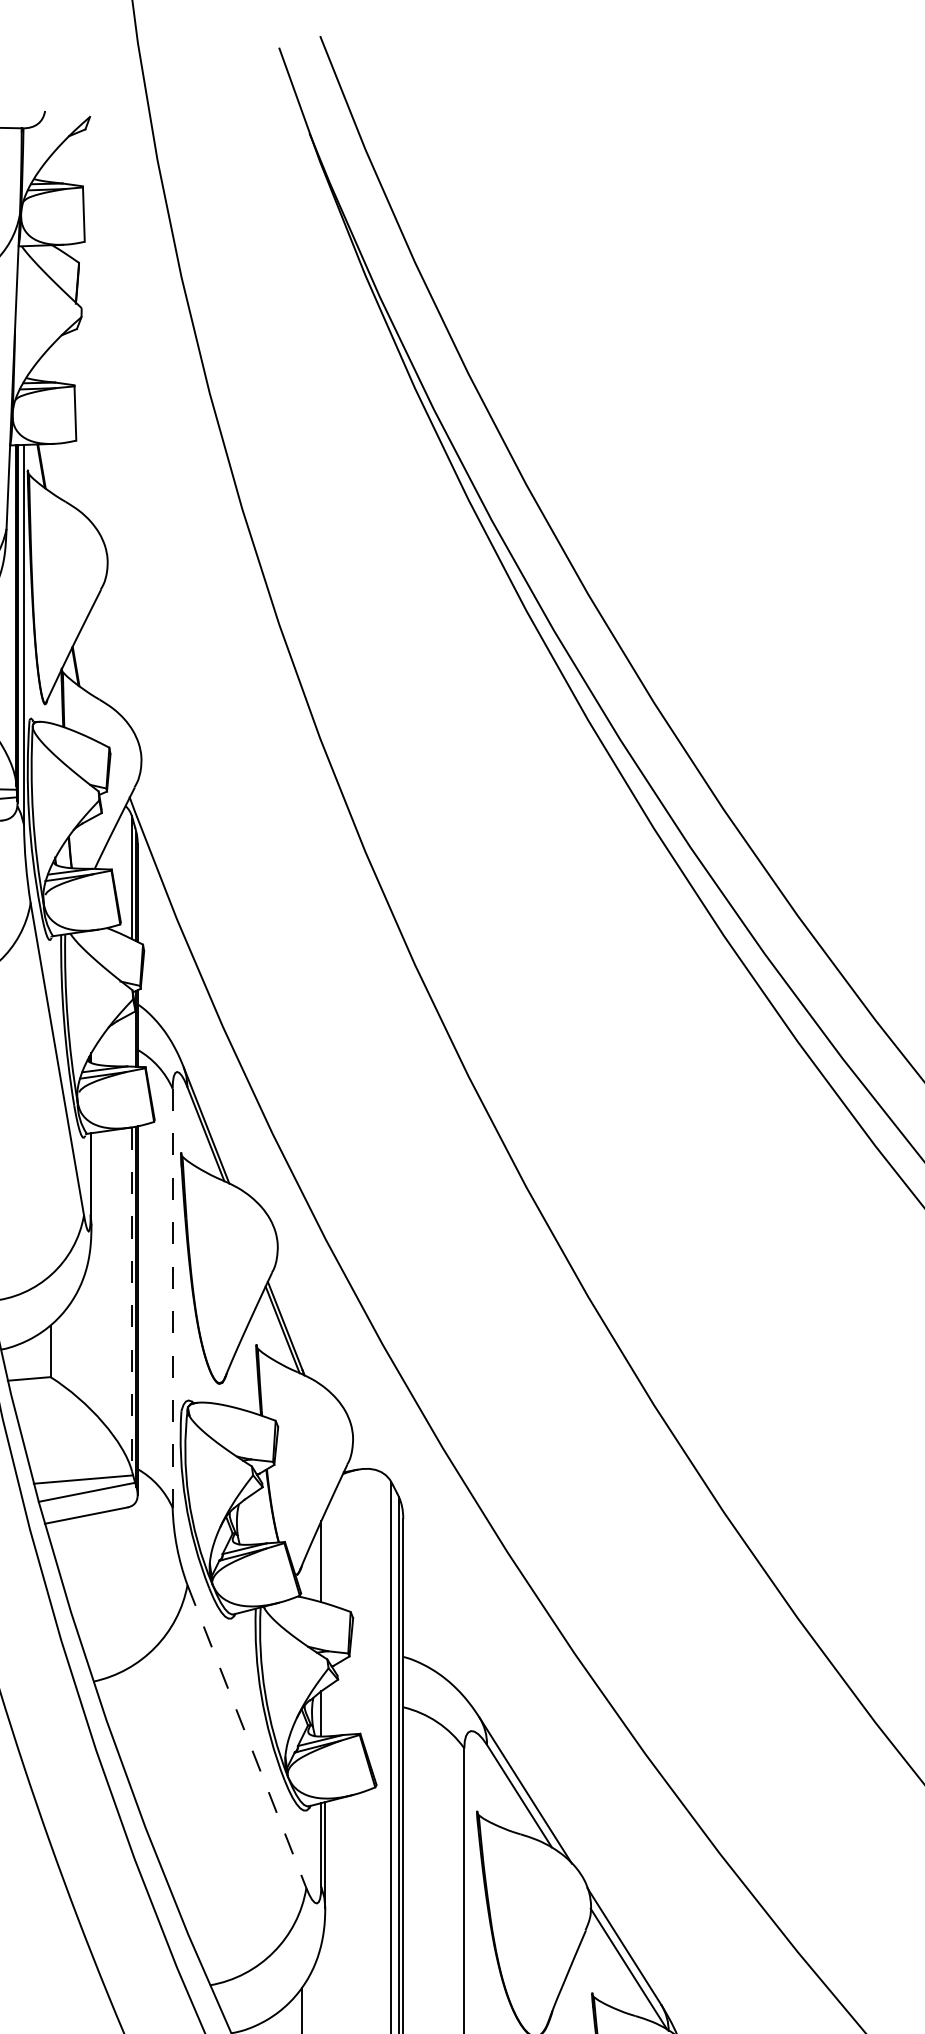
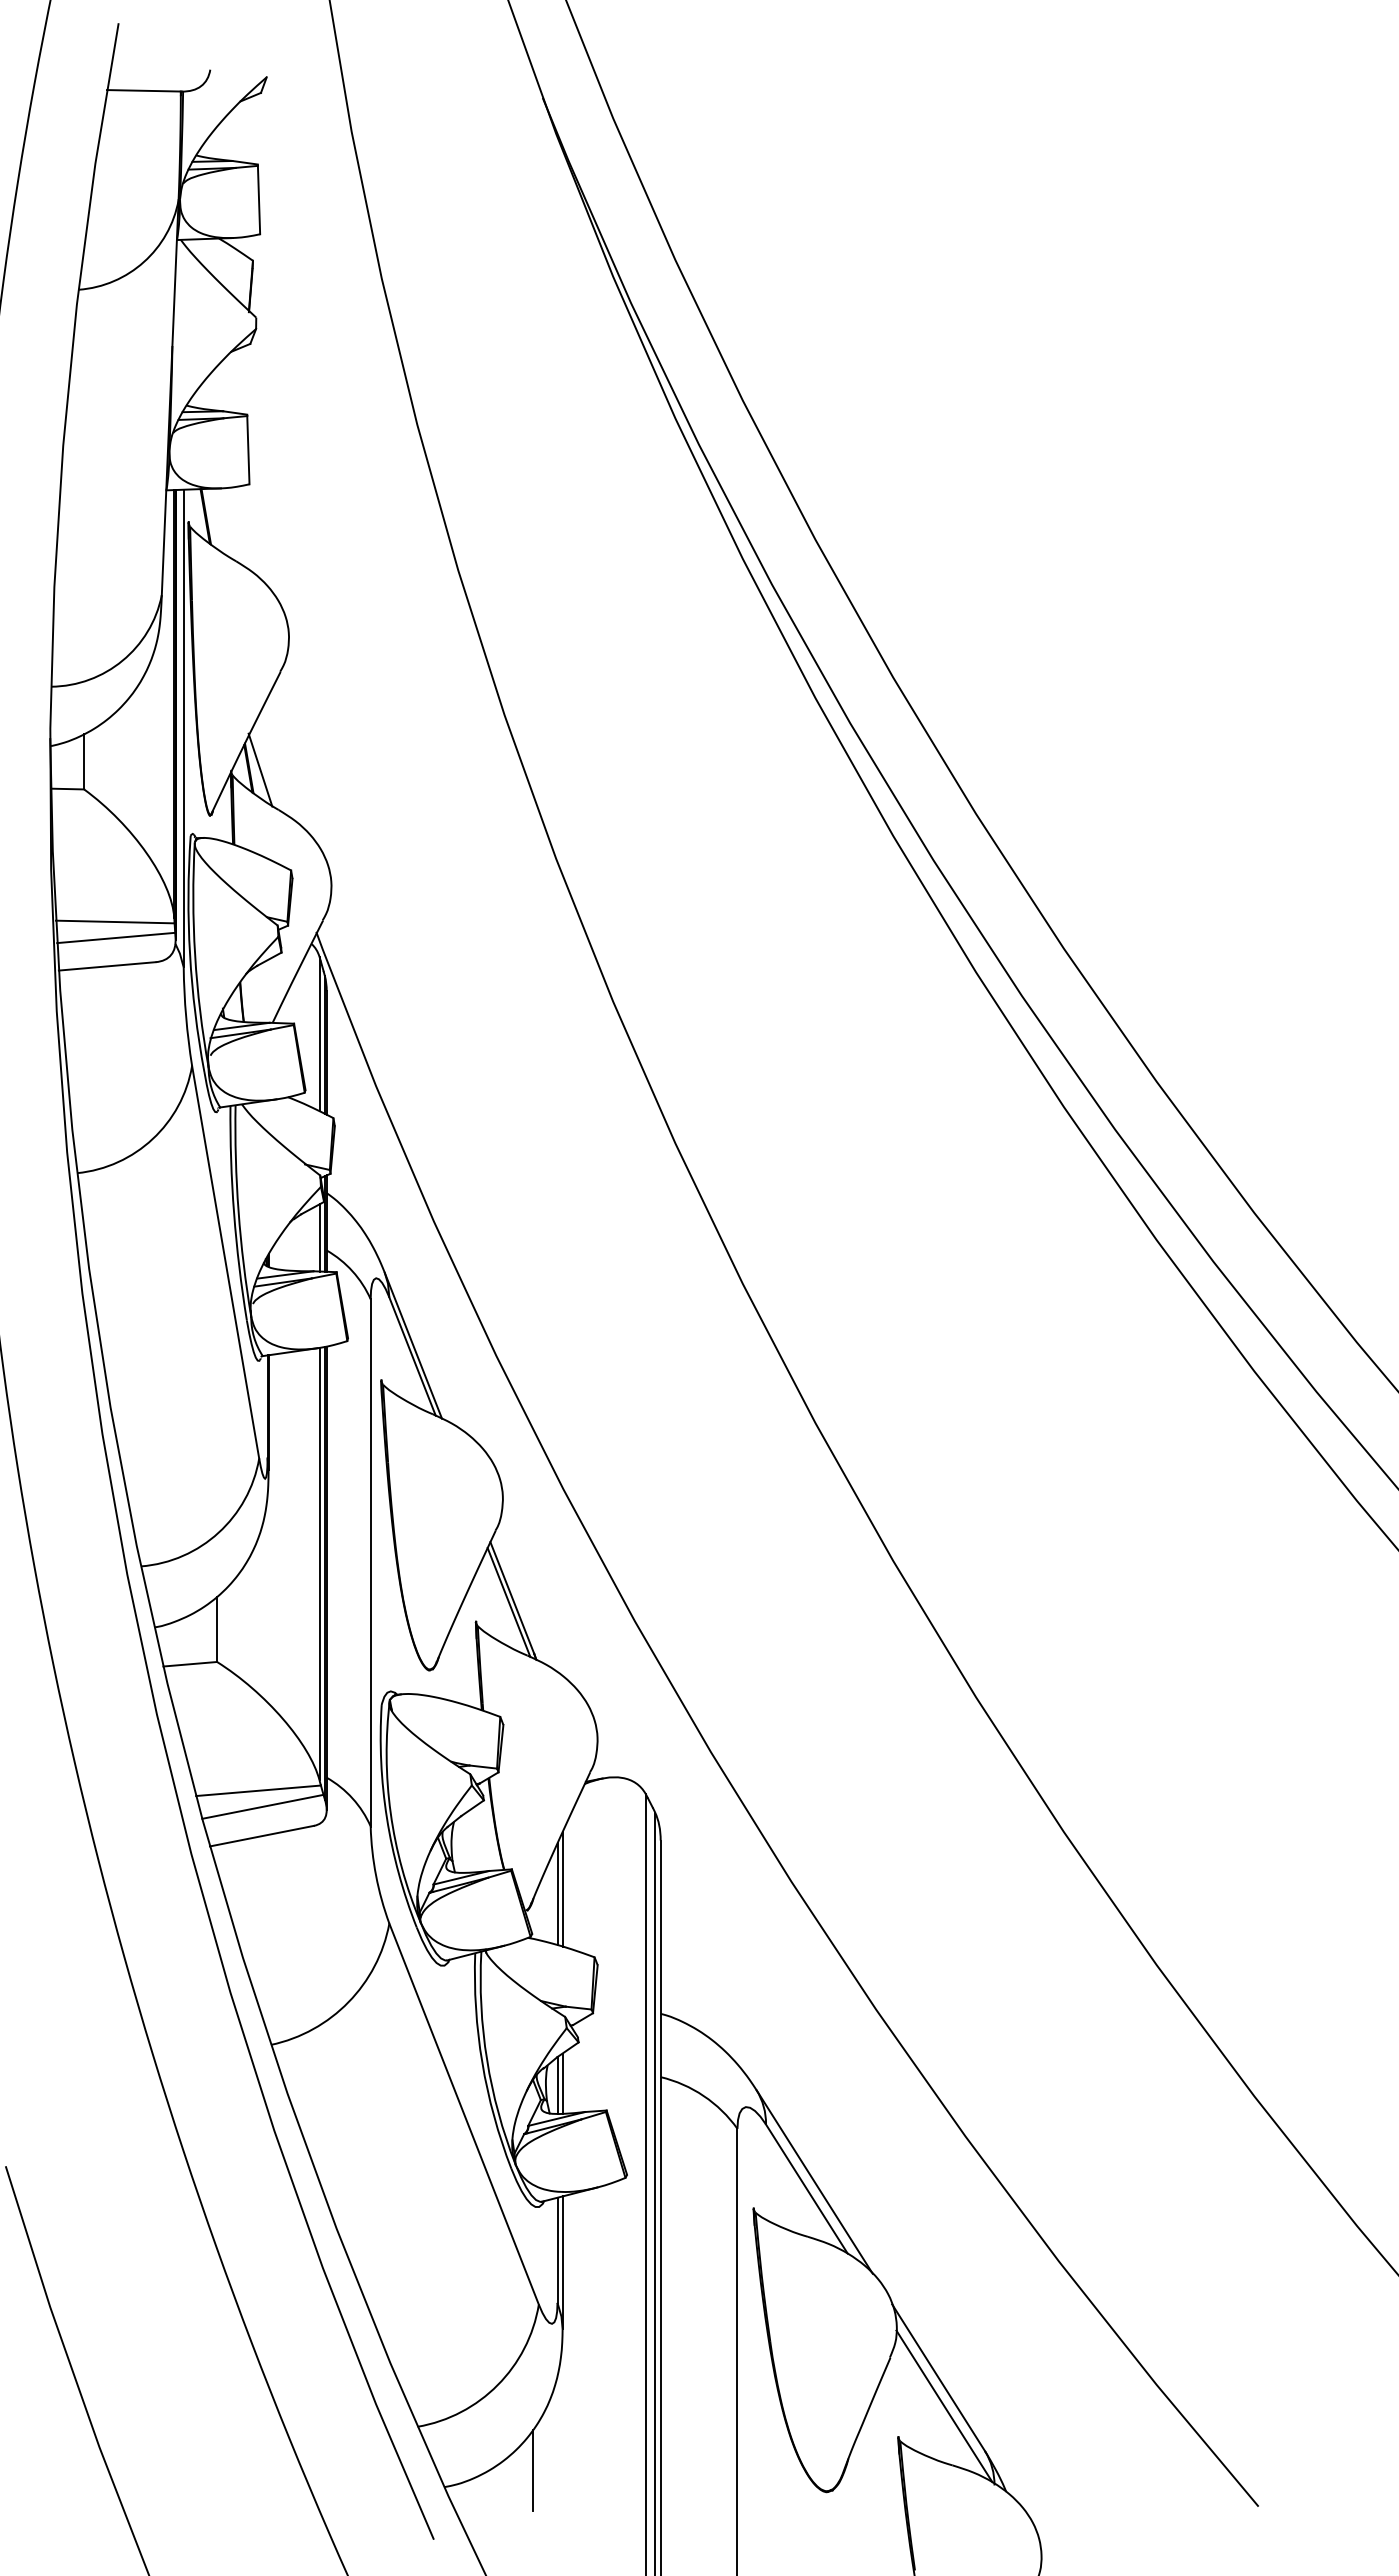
line: (85, 667) -> (260, 769), added
line: (131, 1039) -> (319, 1237), added
line: (172, 1298) -> (370, 1562), dashed -> solid
line: (131, 1299) -> (319, 1564), dashed -> solid
line: (325, 1558) -> (562, 1889), added
line: (325, 1712) -> (562, 2083), added
line: (247, 1736) -> (464, 2114), dashed -> solid

